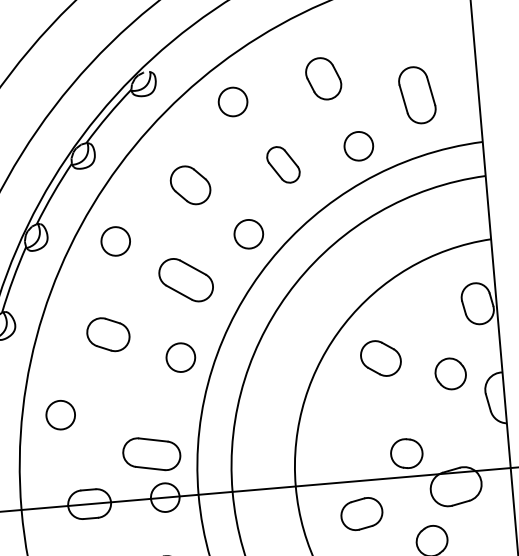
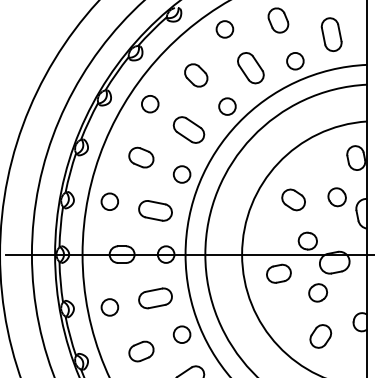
part: (282, 165) -> (250, 68), size x1.43
part: (380, 357) -> (293, 199), moved
part: (151, 453) -> (155, 210), moved

